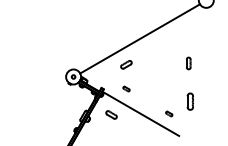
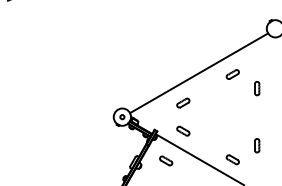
part: (169, 39) -> (232, 74), added
part: (189, 63) -> (257, 88), moved
part: (126, 88) -> (183, 130), size x1.67
part: (190, 101) -> (257, 145), size x0.71
part: (169, 113) -> (232, 159), size x1.67

